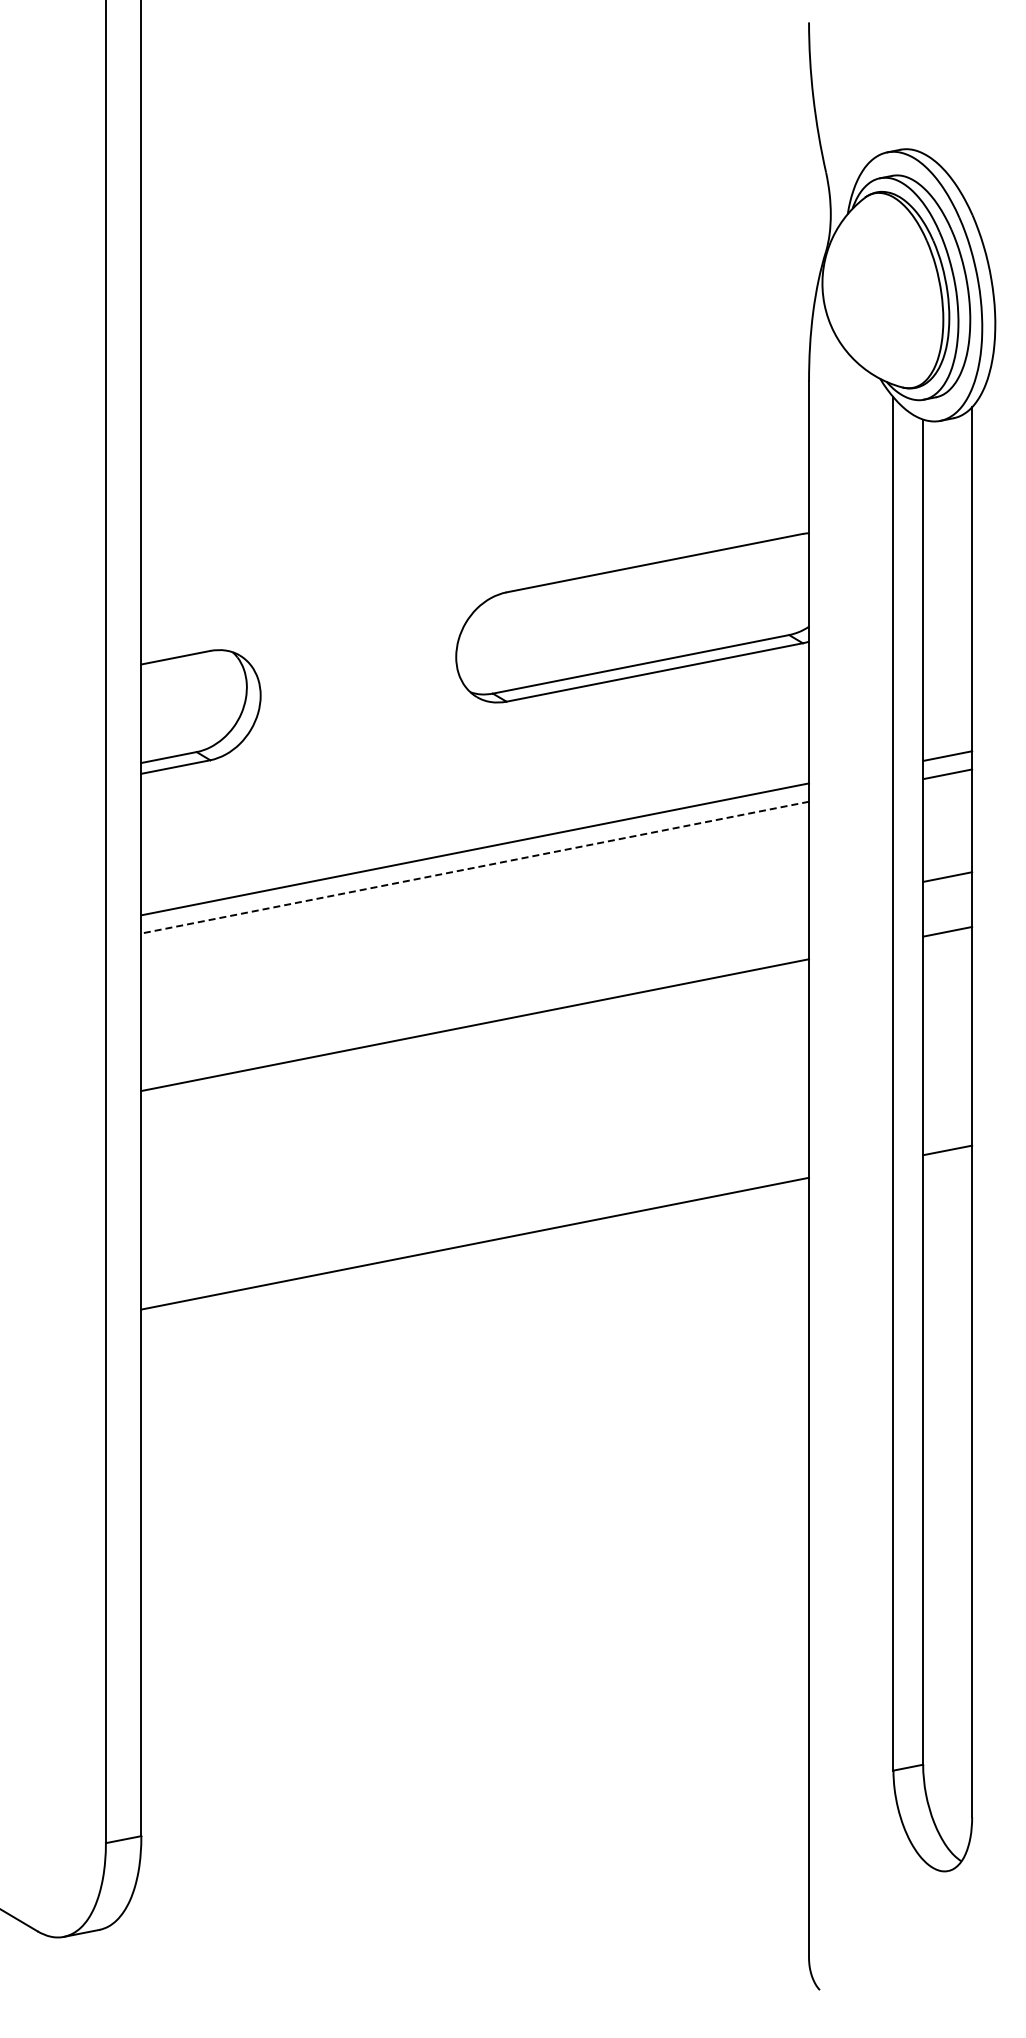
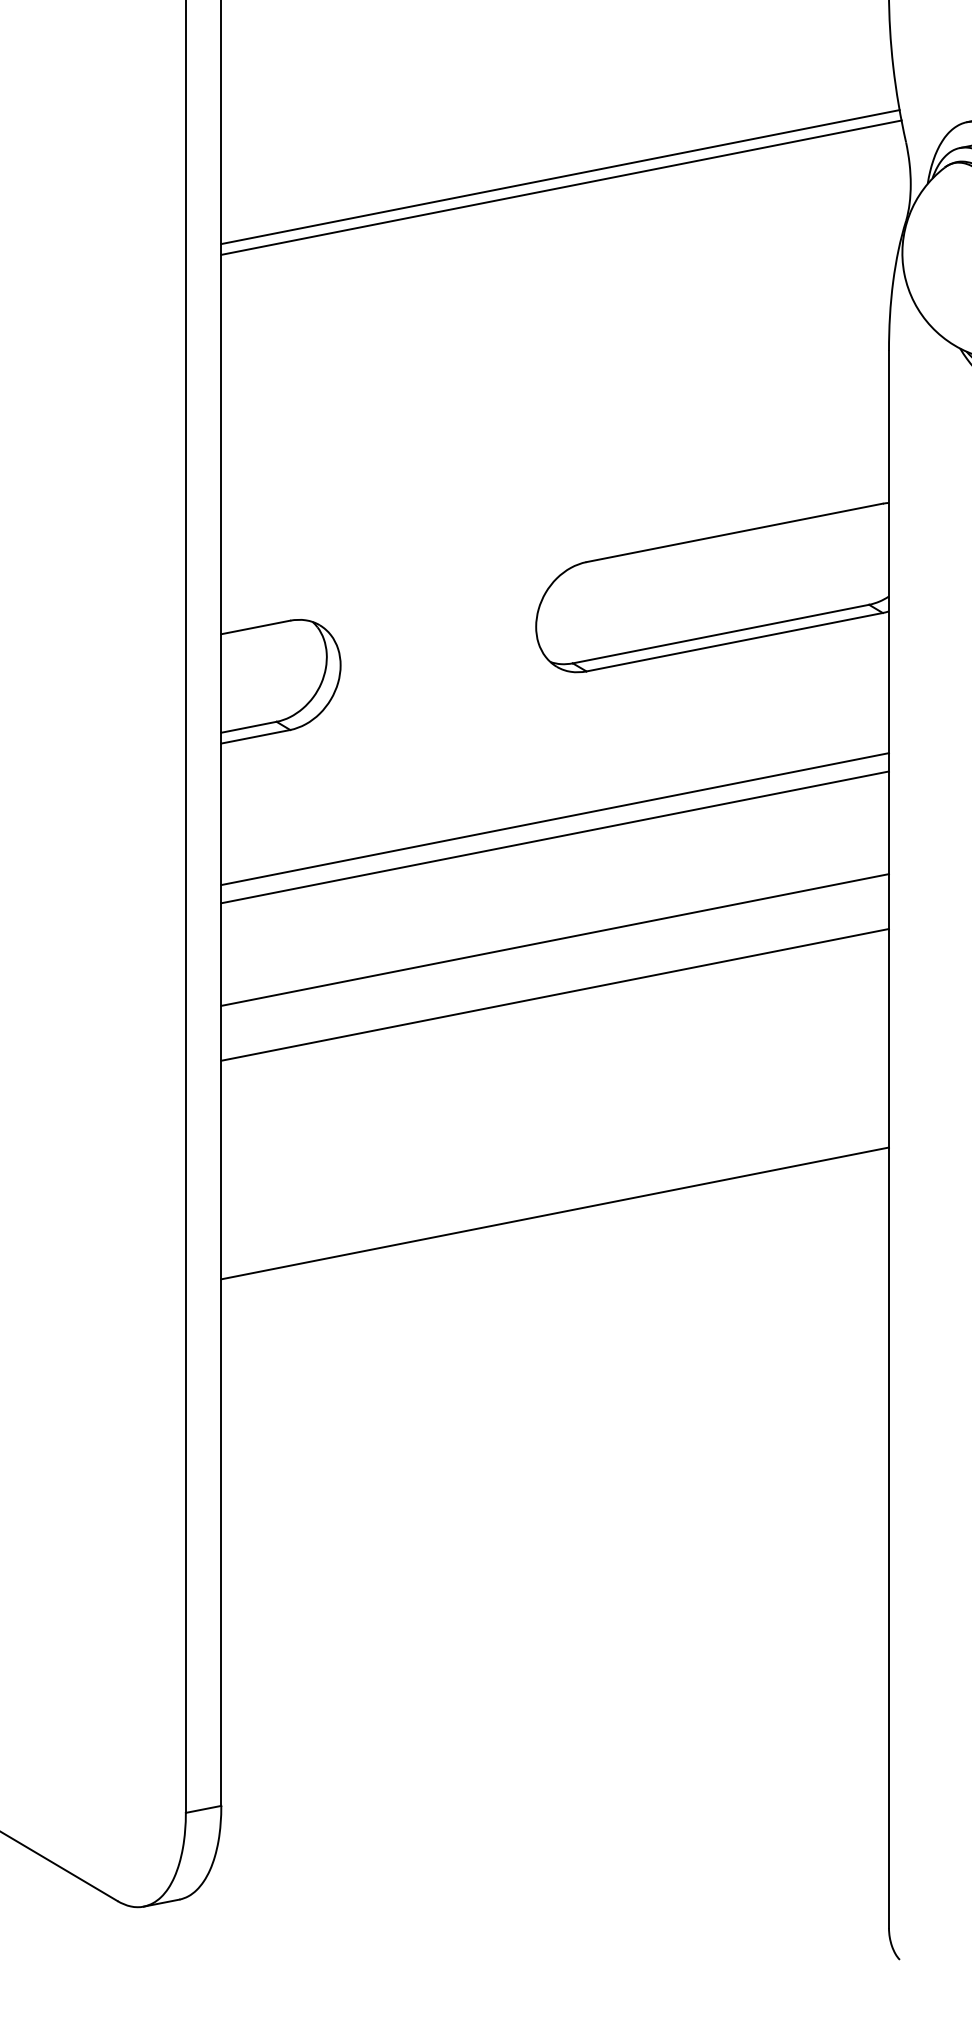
line: (480, 207) -> (560, 177), added
line: (481, 217) -> (561, 187), added
line: (474, 867) -> (554, 837), dashed -> solid
line: (475, 970) -> (555, 940), added

